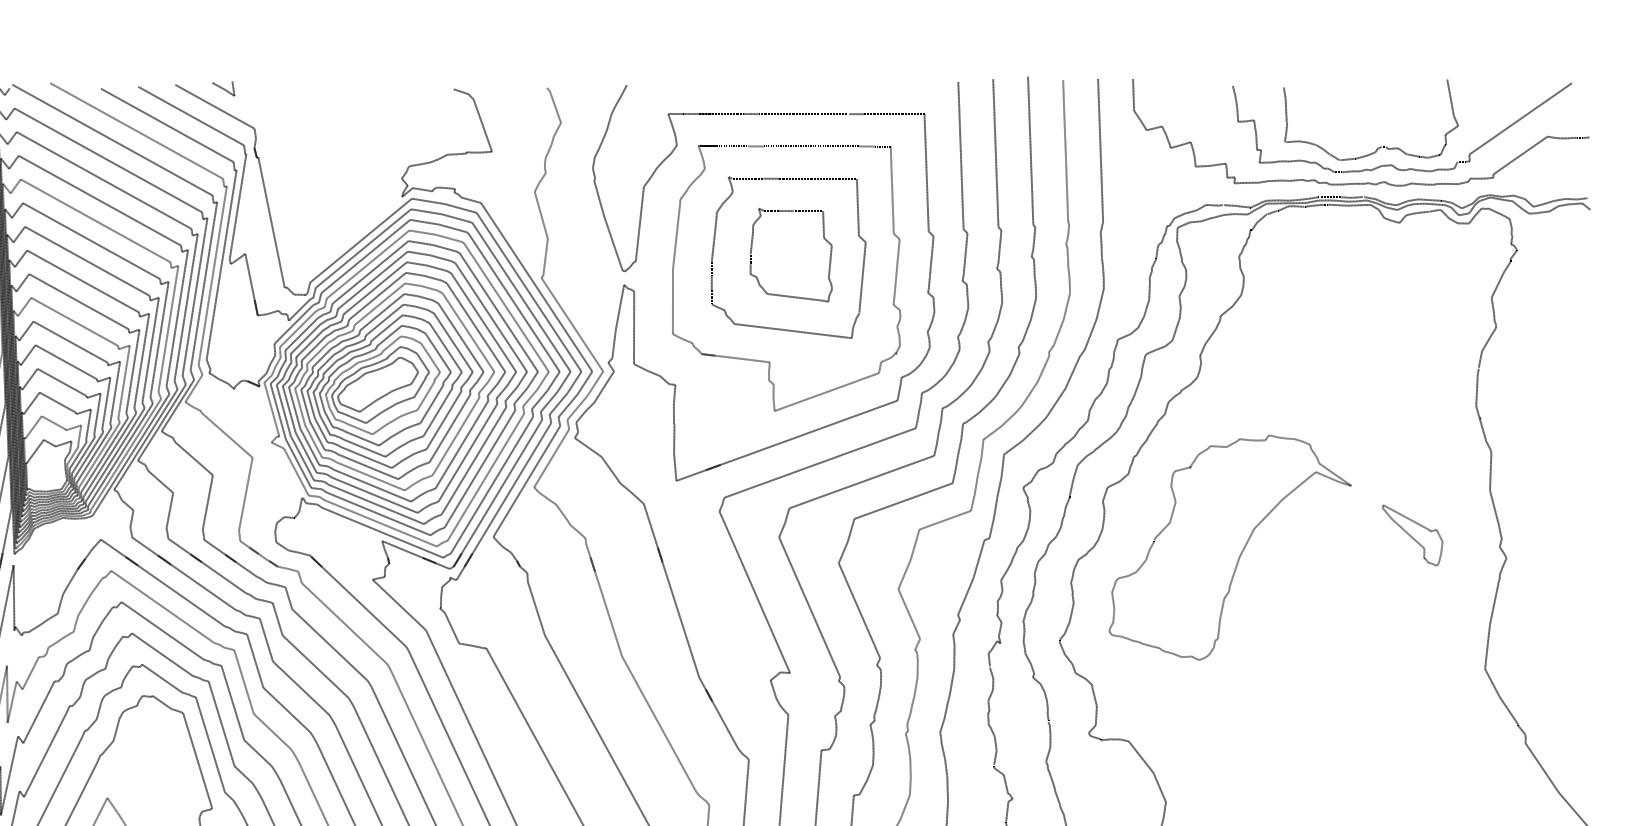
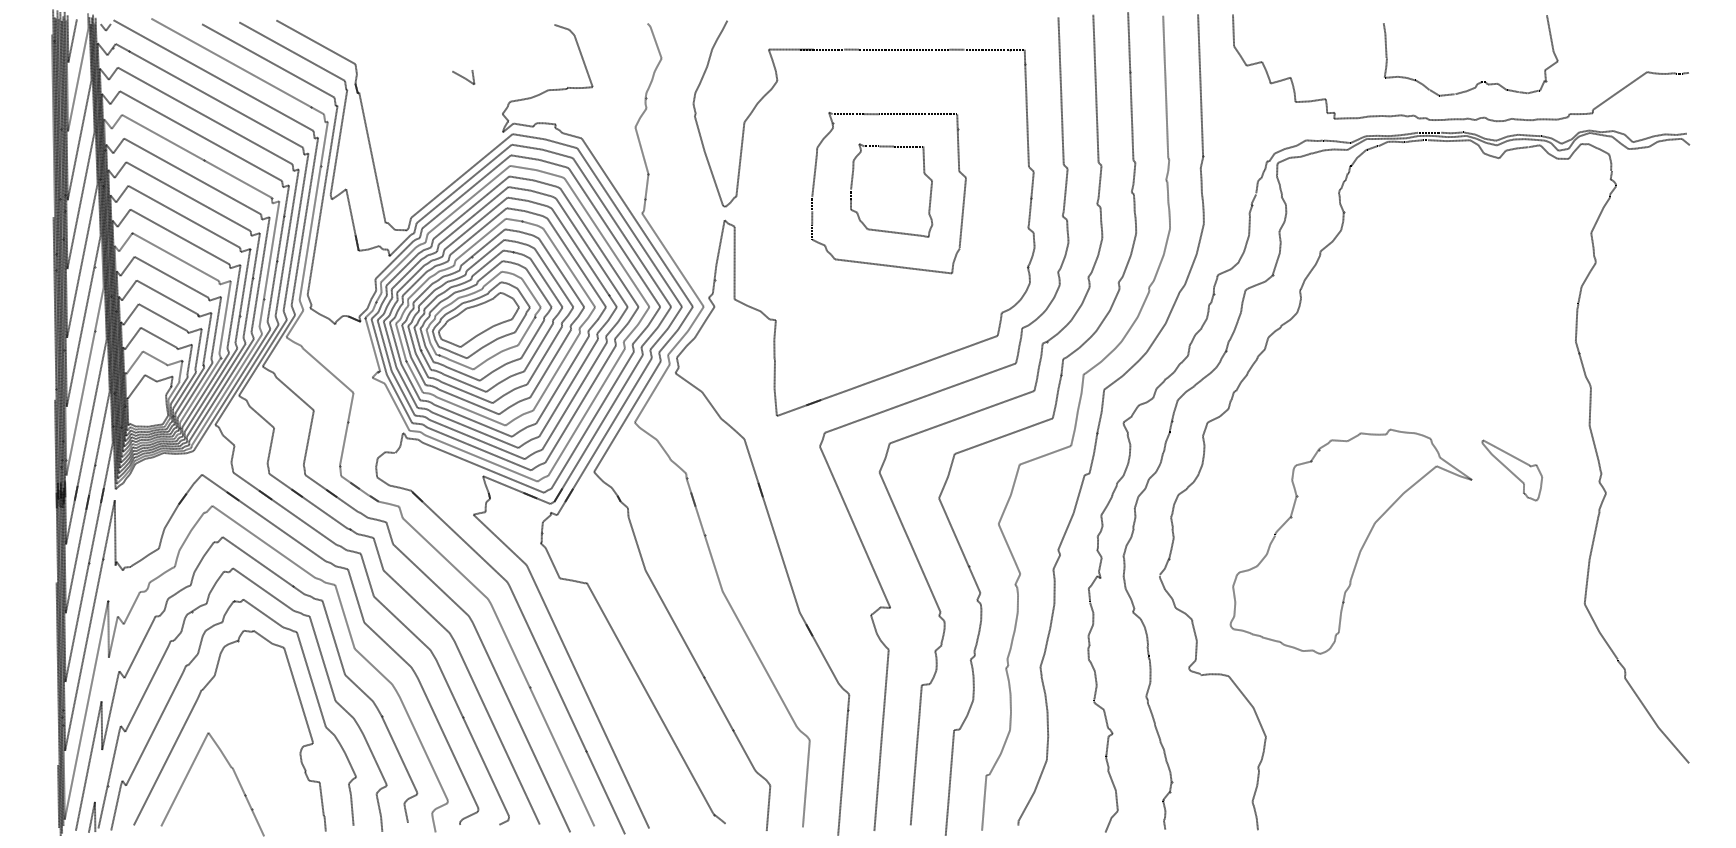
line: (223, 88) -> (463, 77), moved
curve: (1390, 164) -> (1490, 99), removed
part: (769, 361) -> (869, 296), removed
part: (1229, 547) -> (1350, 541), moved

